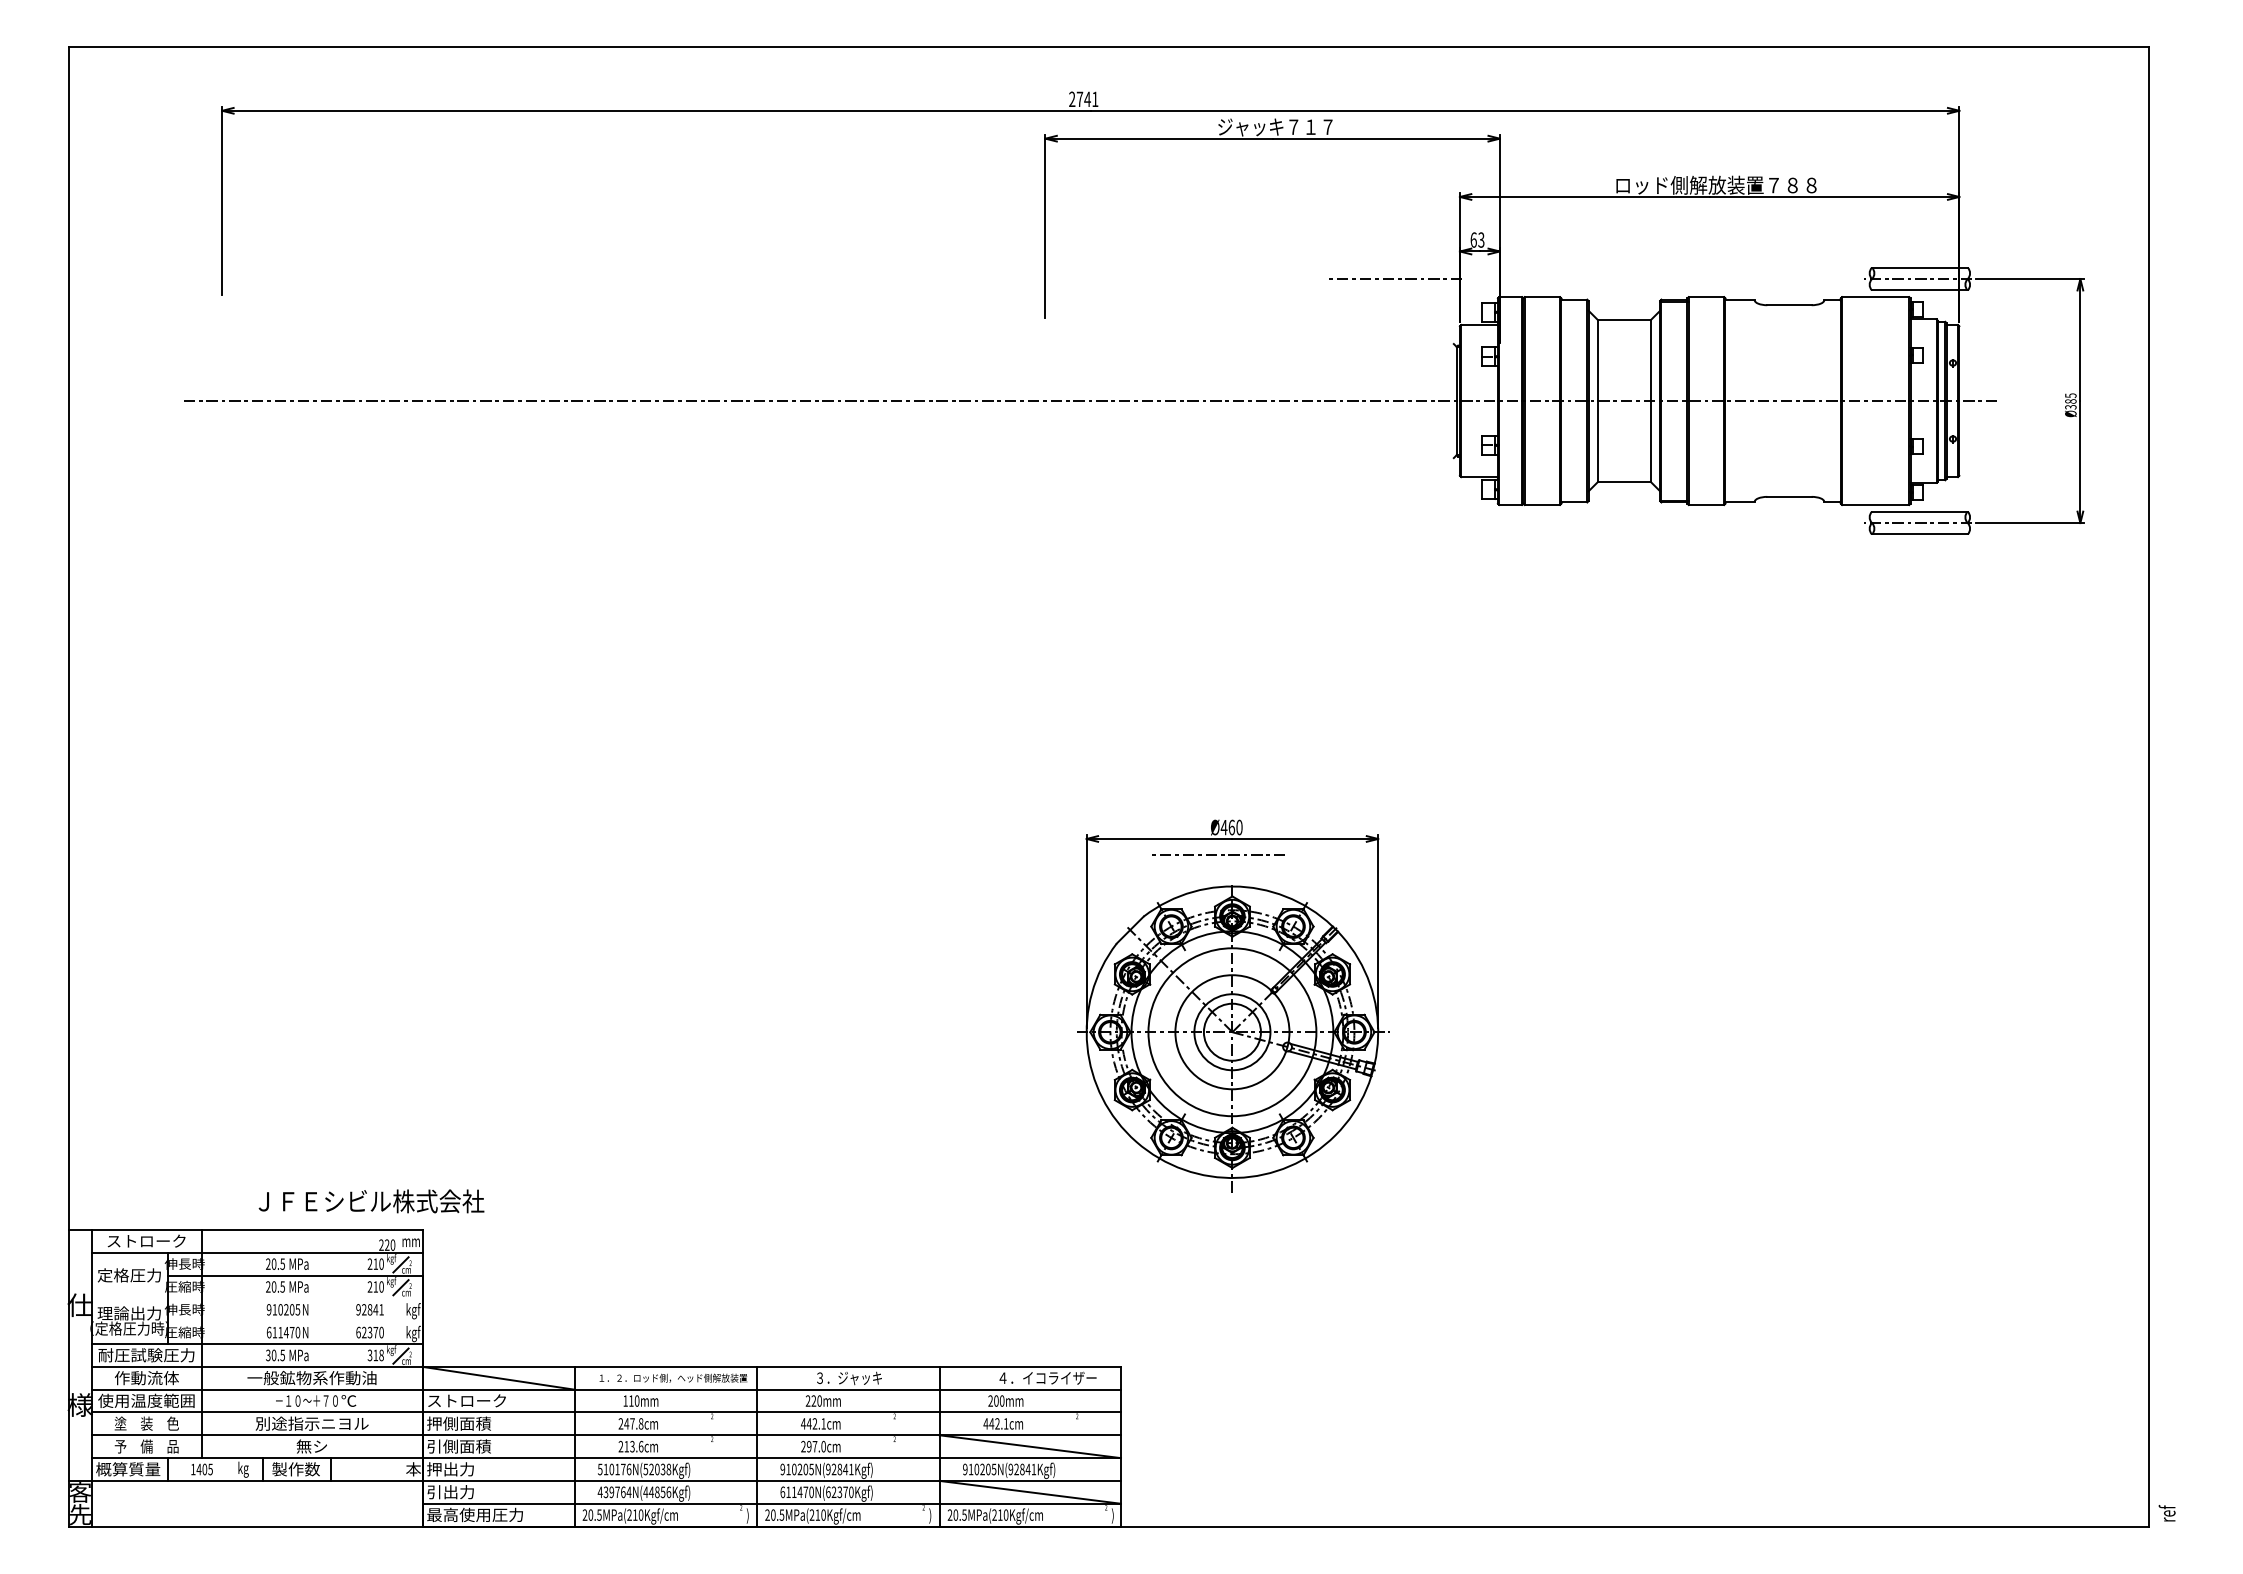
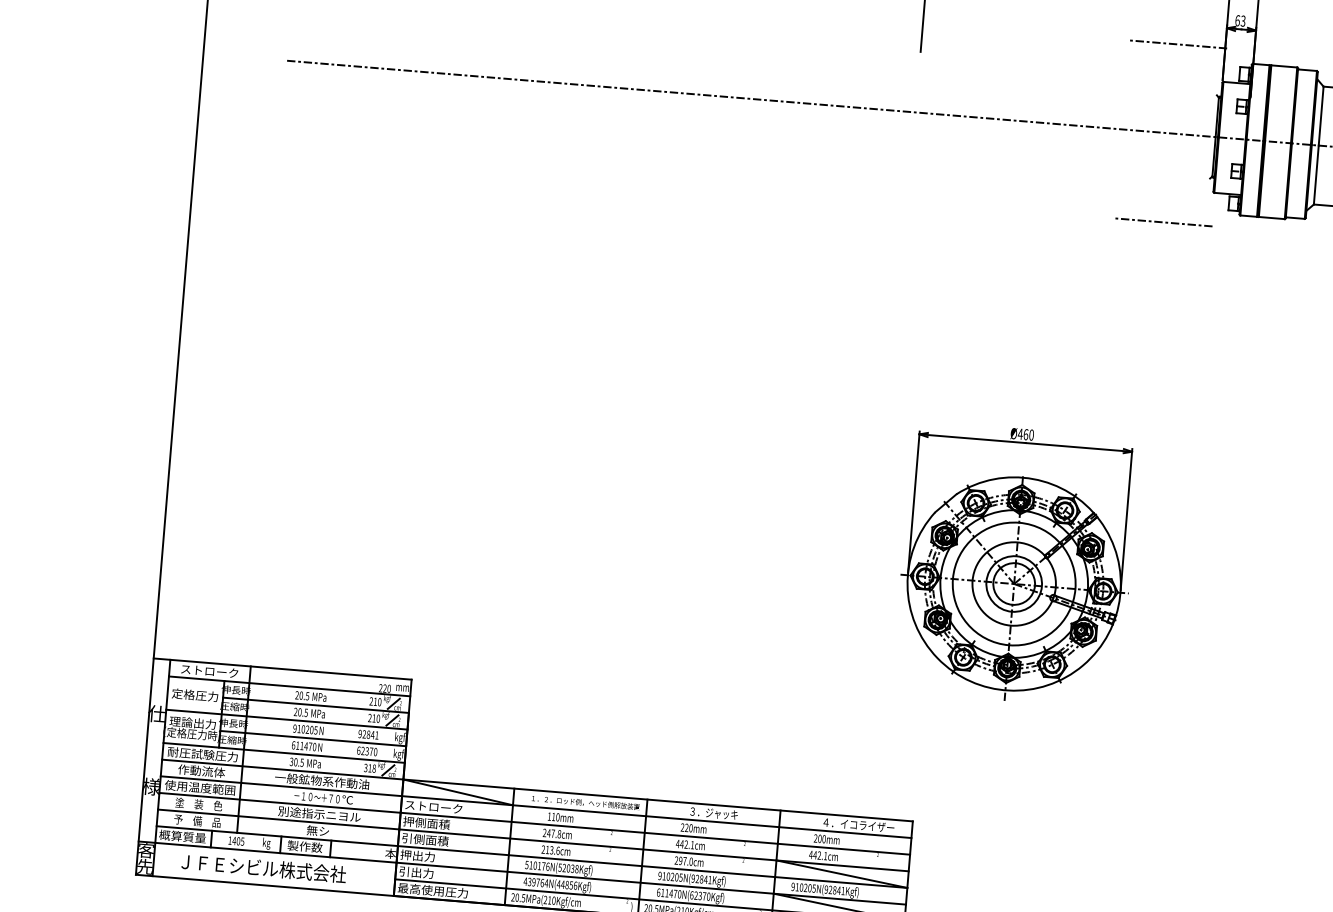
line: (1216, 854) -> (1162, 221), moved
text: (371, 1201) -> (263, 868), moved
line: (256, 1298) -> (286, 719), added
line: (294, 1321) -> (312, 738), added

